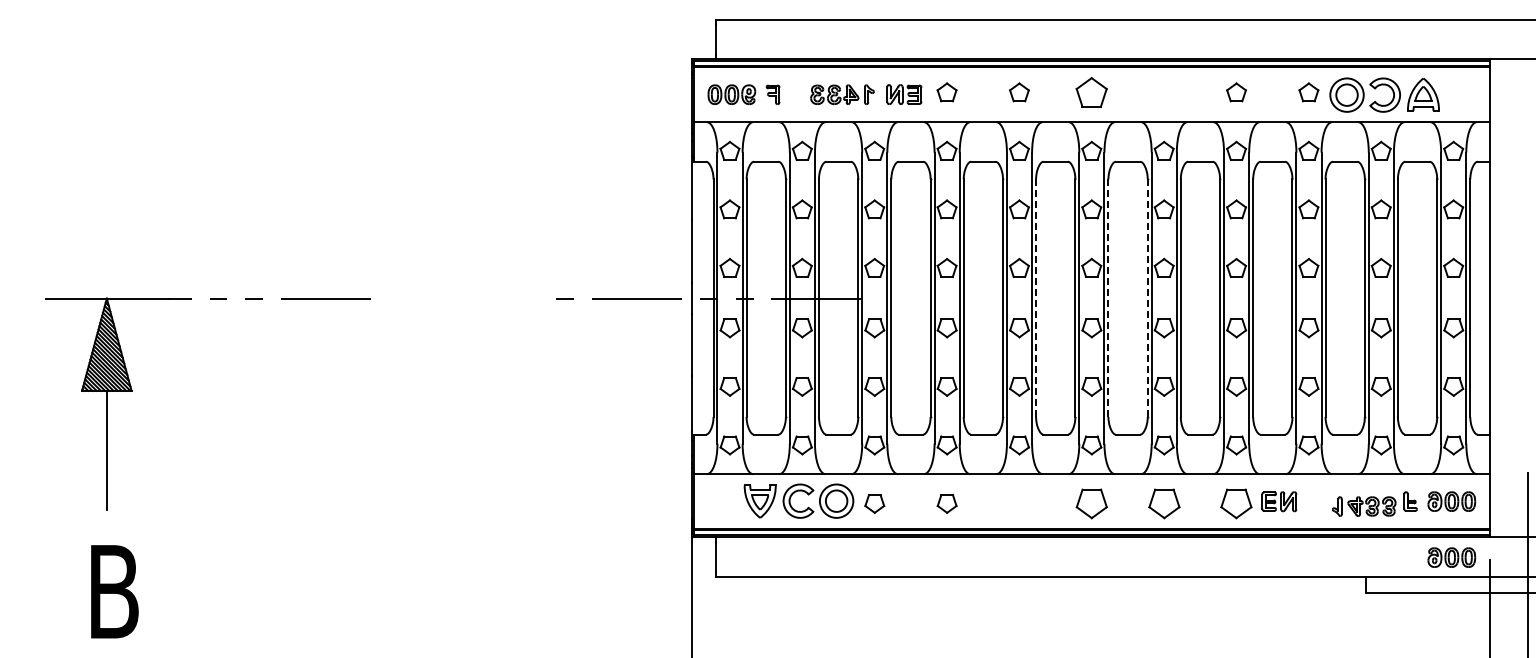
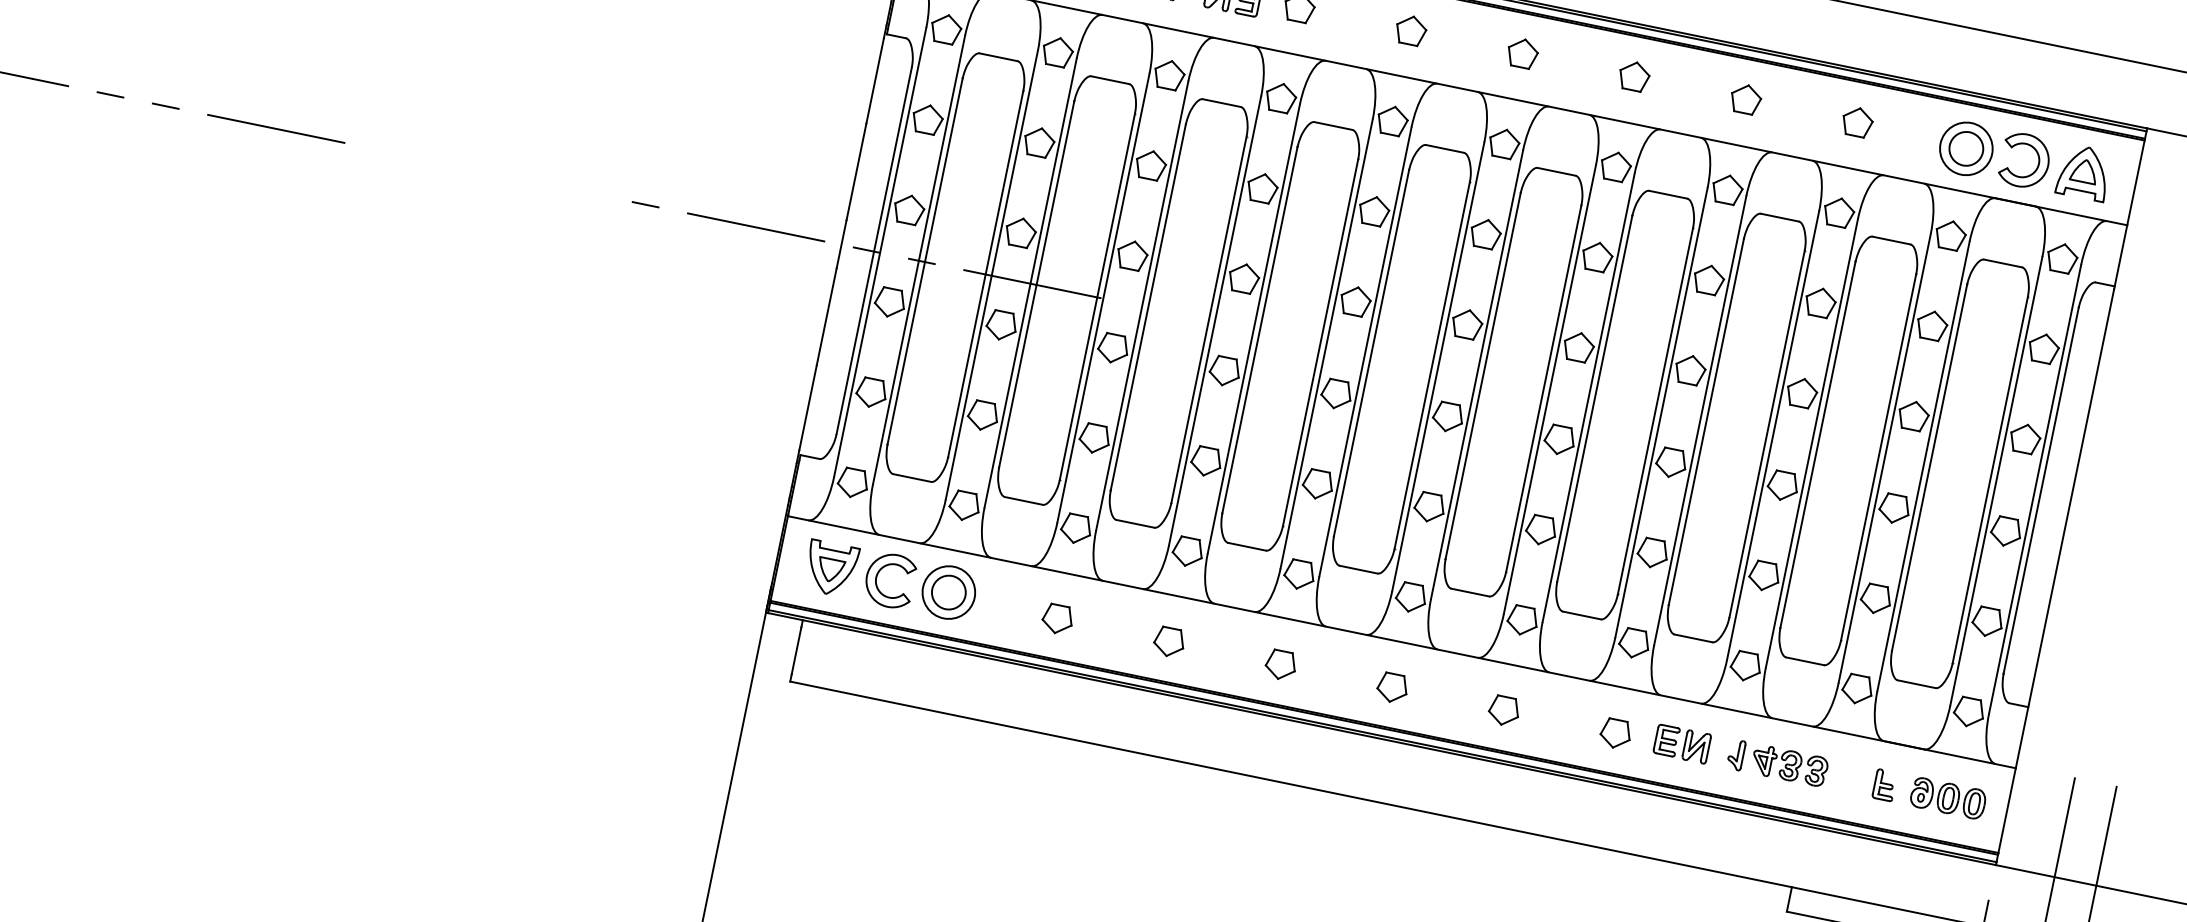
part: (1091, 92) -> (1522, 53), size x0.62
part: (1163, 92) -> (1633, 76), added
part: (1392, 92) -> (2037, 159), moved
line: (1036, 298) -> (1372, 353), dashed -> solid
line: (1108, 298) -> (1483, 376), dashed -> solid
line: (1147, 298) -> (1543, 388), dashed -> solid
part: (791, 497) -> (880, 572), moved
part: (1019, 503) -> (1281, 664), added
part: (1091, 503) -> (1392, 687), size x0.62
part: (1163, 503) -> (1503, 710), size x0.62
part: (1236, 503) -> (1615, 733), size x0.62
part: (1363, 506) -> (1776, 763), moved
part: (1451, 557) -> (1930, 884), removed

